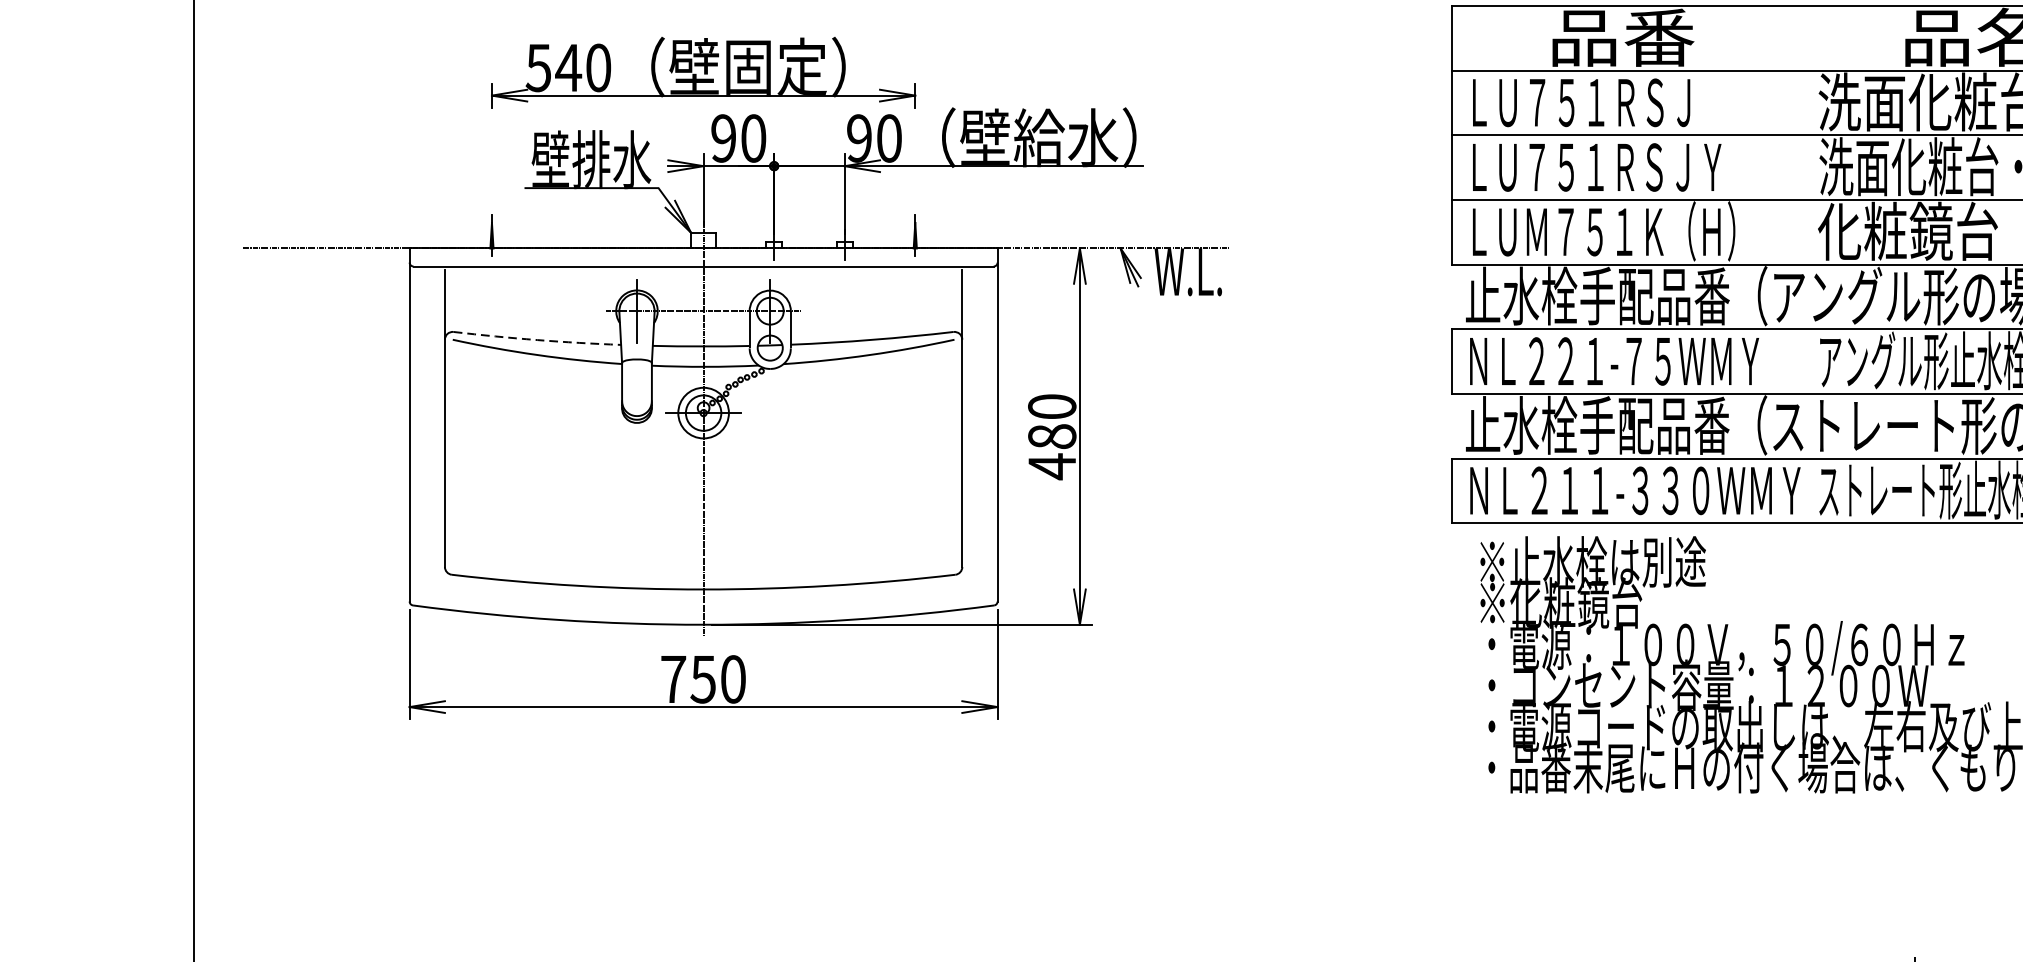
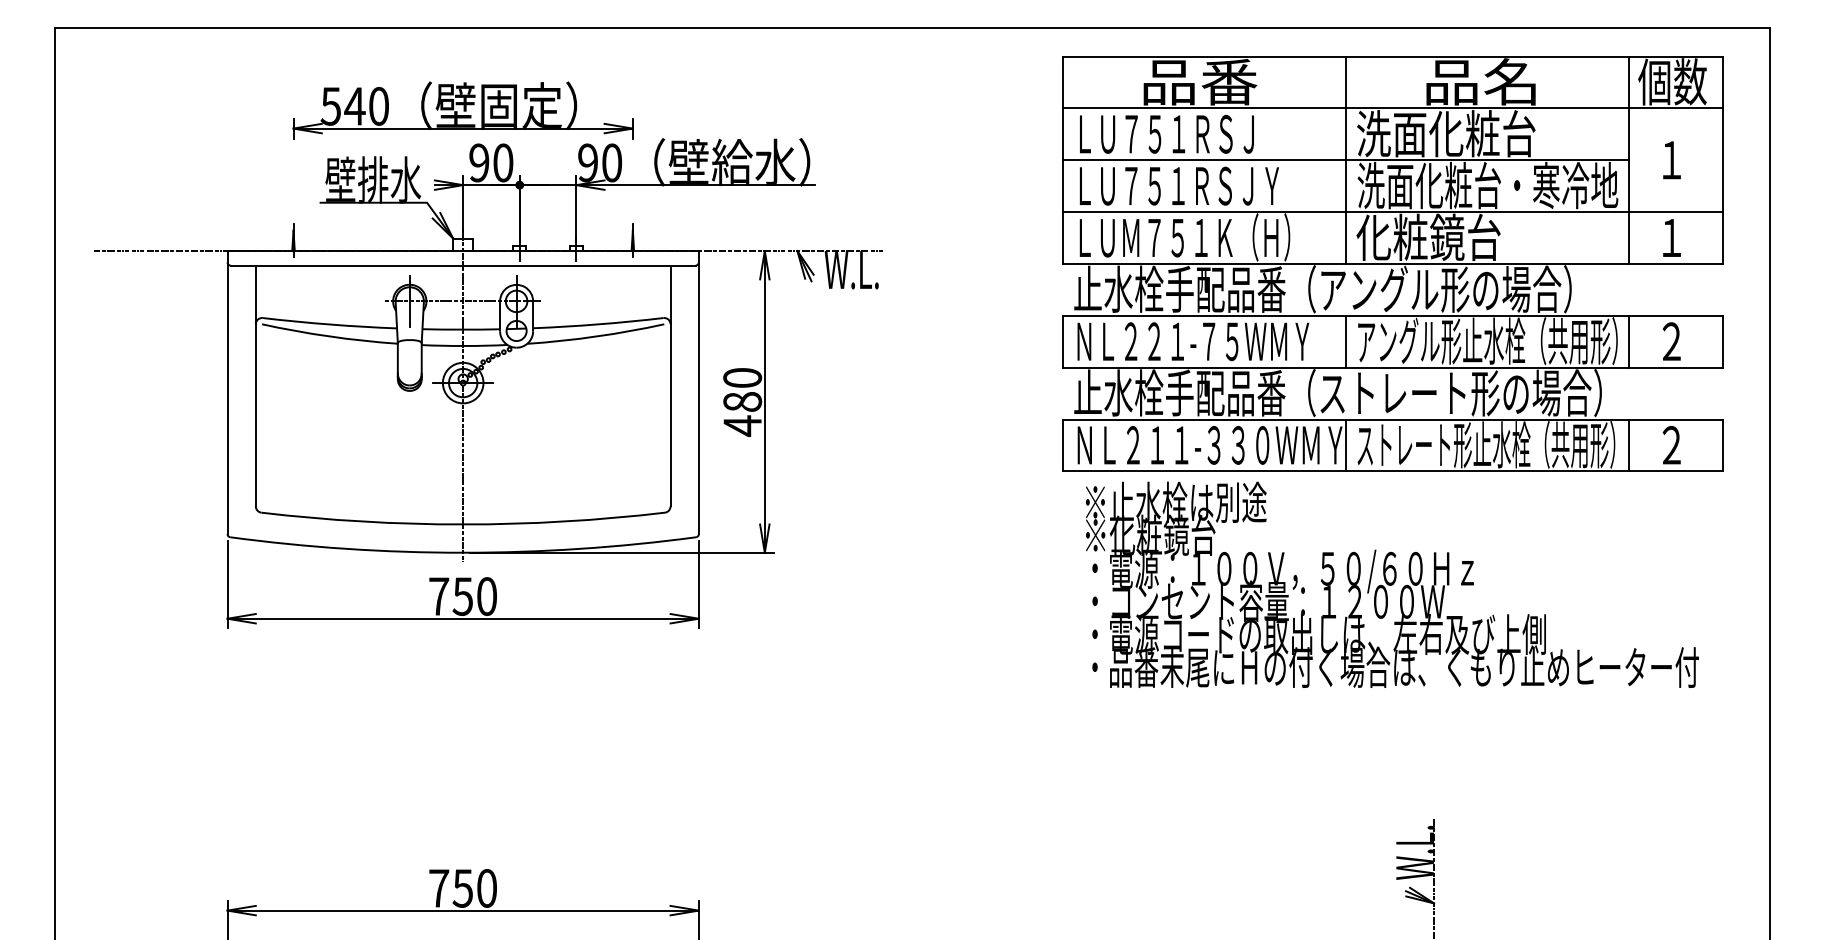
line: (1805, 135) -> (1346, 160), added
arc: (536, 340) -> (329, 324), dashed -> solid
line: (1805, 361) -> (1346, 341), added
line: (1805, 490) -> (1346, 445), added

